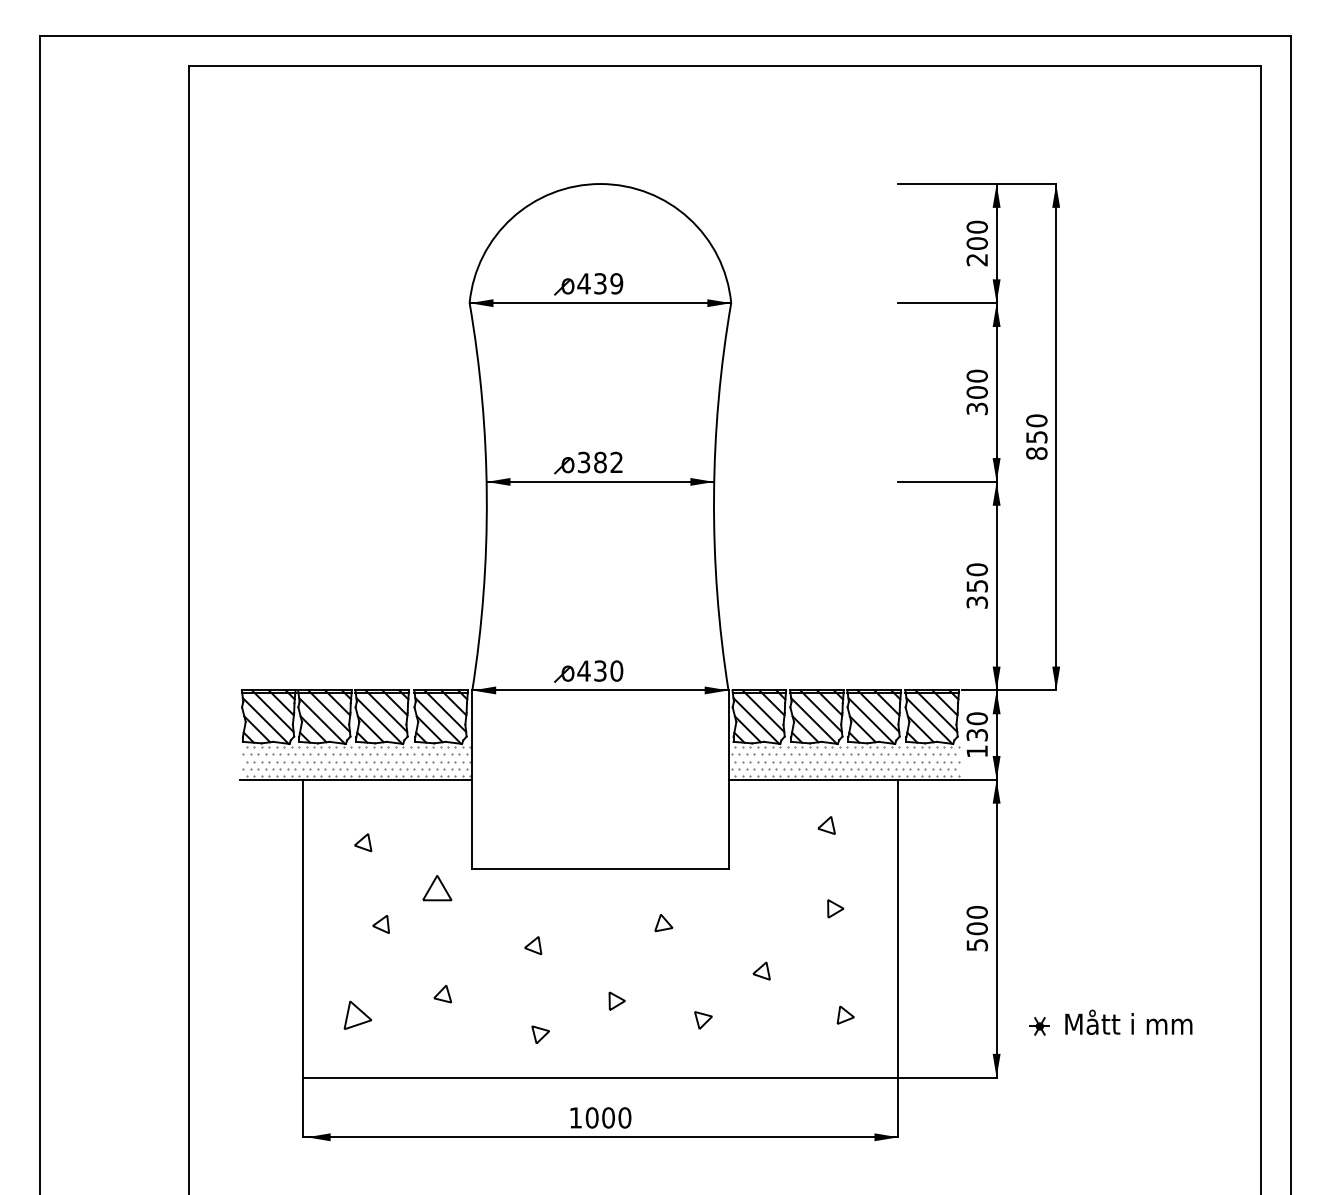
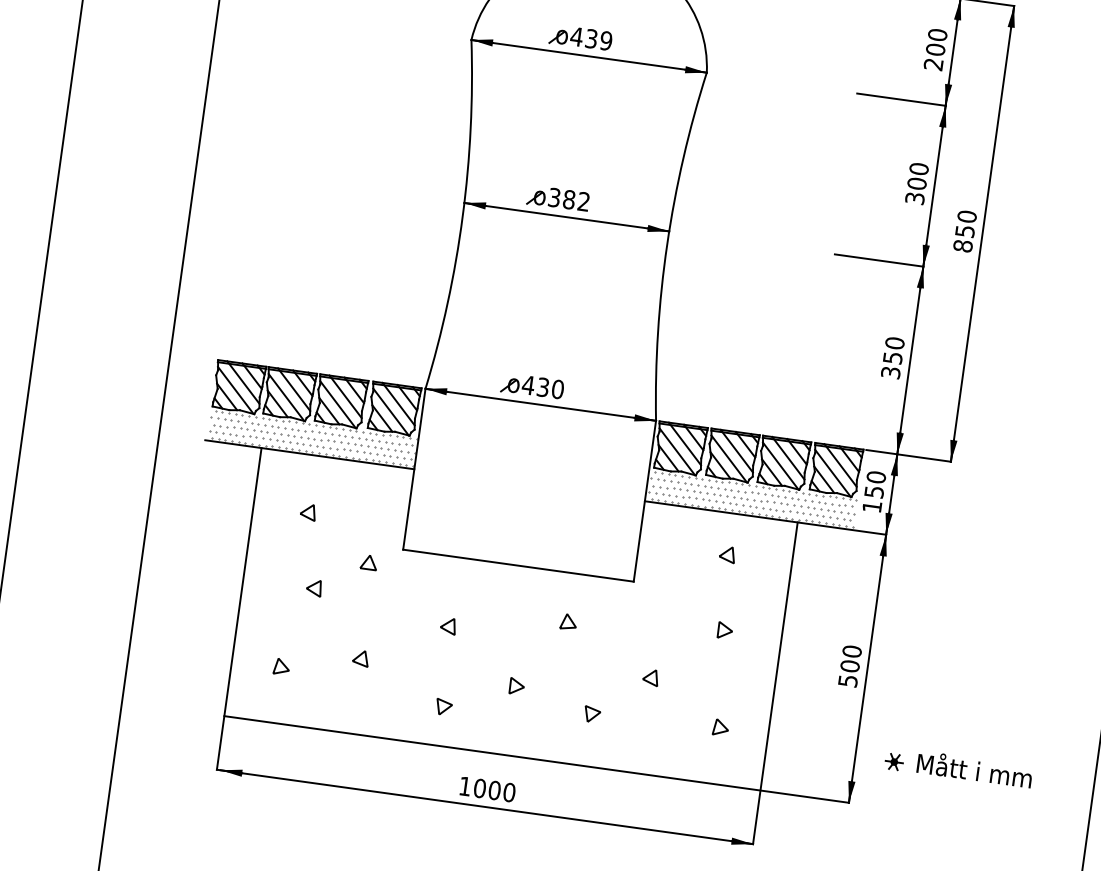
text: (976, 734) -> (873, 491), 130 -> 150
part: (436, 888) -> (368, 562), size x0.62
part: (357, 1015) -> (281, 667), size x0.62

